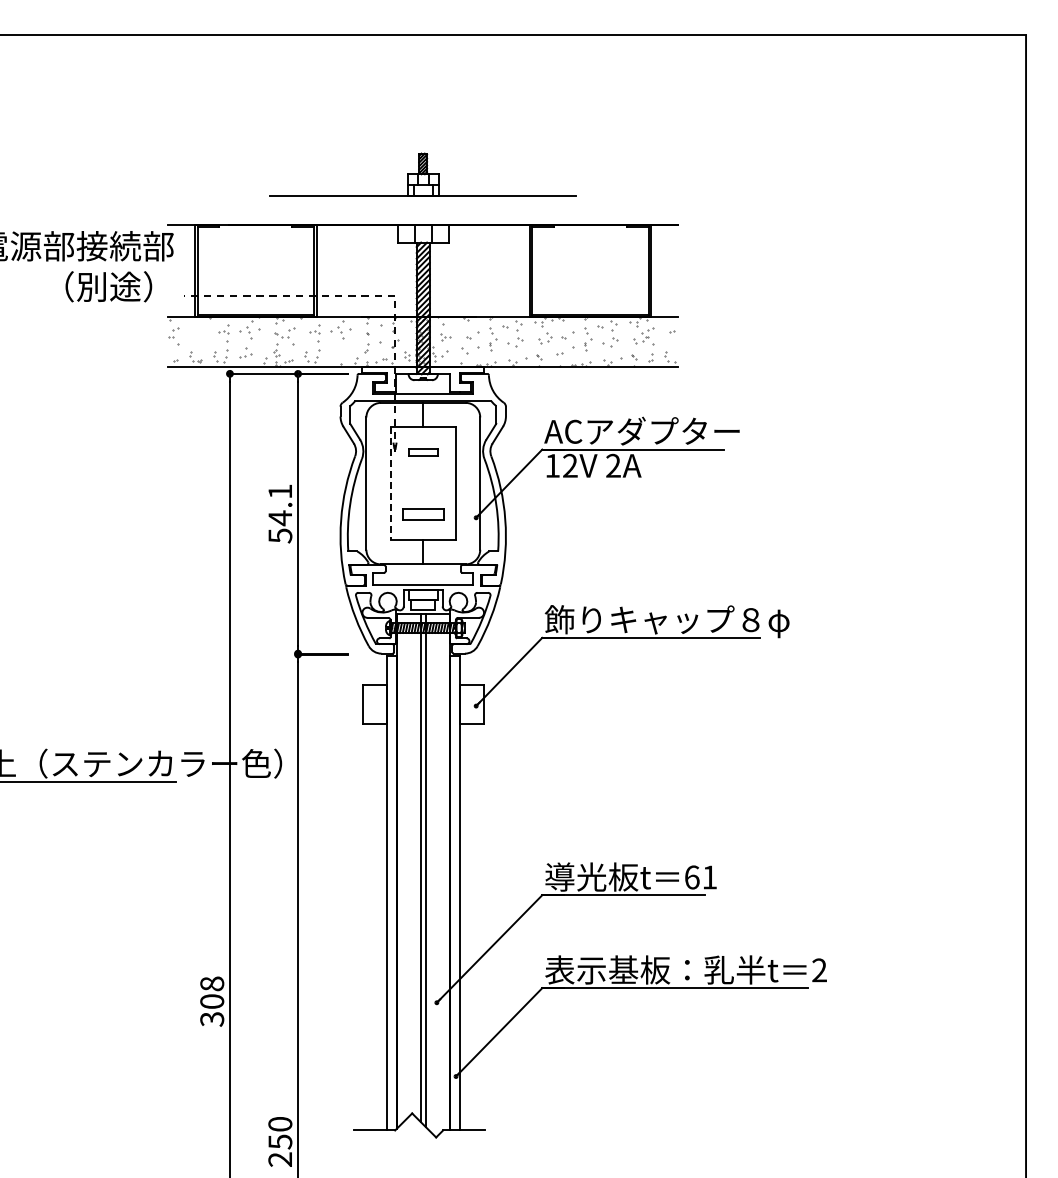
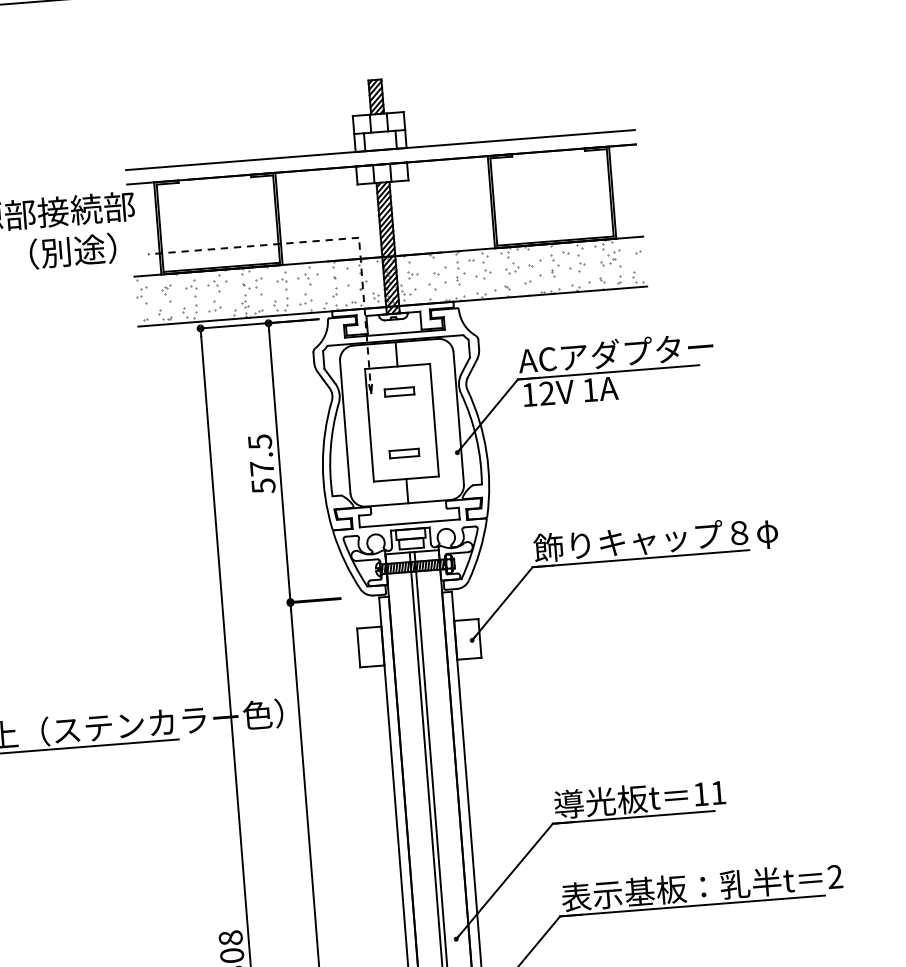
part: (422, 174) -> (376, 114), size x1.67
part: (199, 336) -> (167, 293), added
part: (336, 352) -> (305, 298), added
text: (613, 465) -> (590, 389), 2A -> 1A
line: (390, 484) -> (369, 426), dashed -> solid
text: (280, 505) -> (261, 455), 54.1 -> 57.5
part: (423, 514) -> (404, 453), size x0.71
text: (692, 877) -> (701, 794), 61 -> 11

